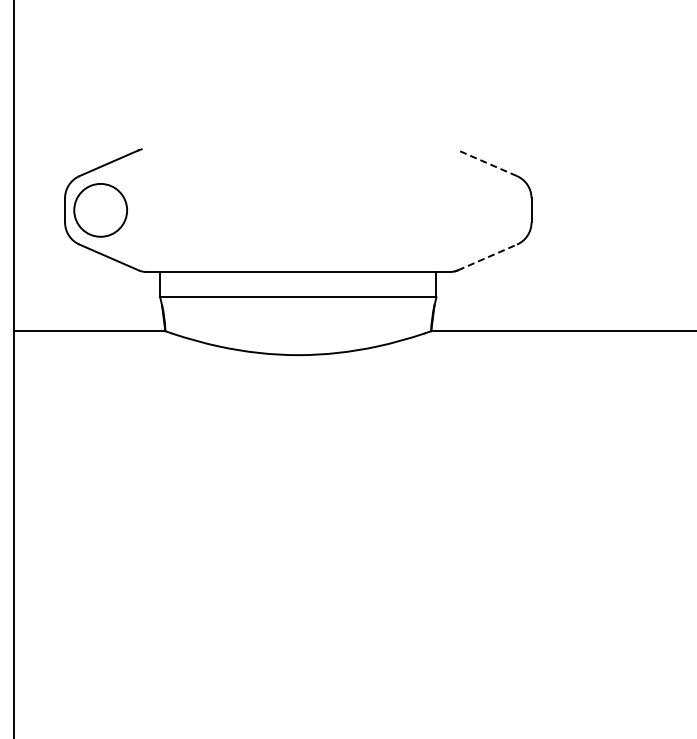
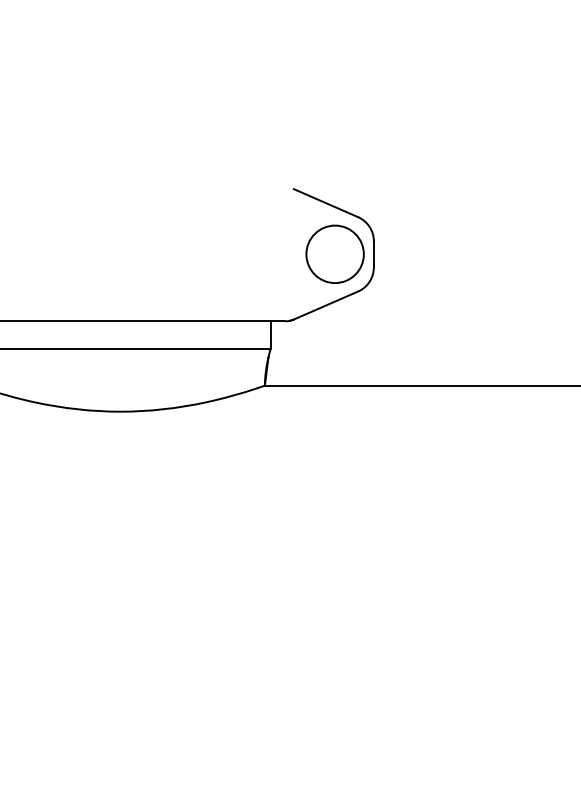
line: (487, 163) -> (325, 203), dashed -> solid
circle: (495, 210) -> (334, 254), added
line: (487, 257) -> (325, 305), dashed -> solid

